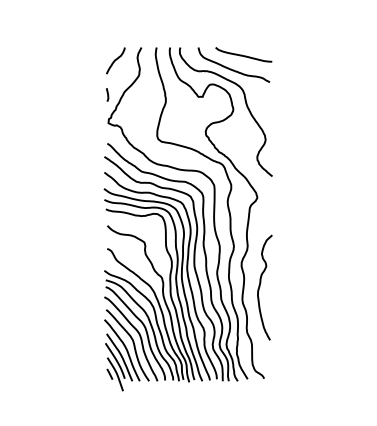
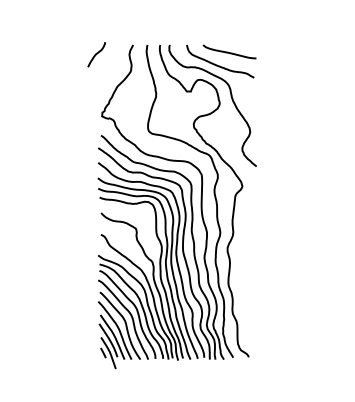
curve: (115, 60) -> (96, 54), moved
line: (107, 94) -> (101, 89), removed
curve: (260, 287) -> (245, 271), removed

